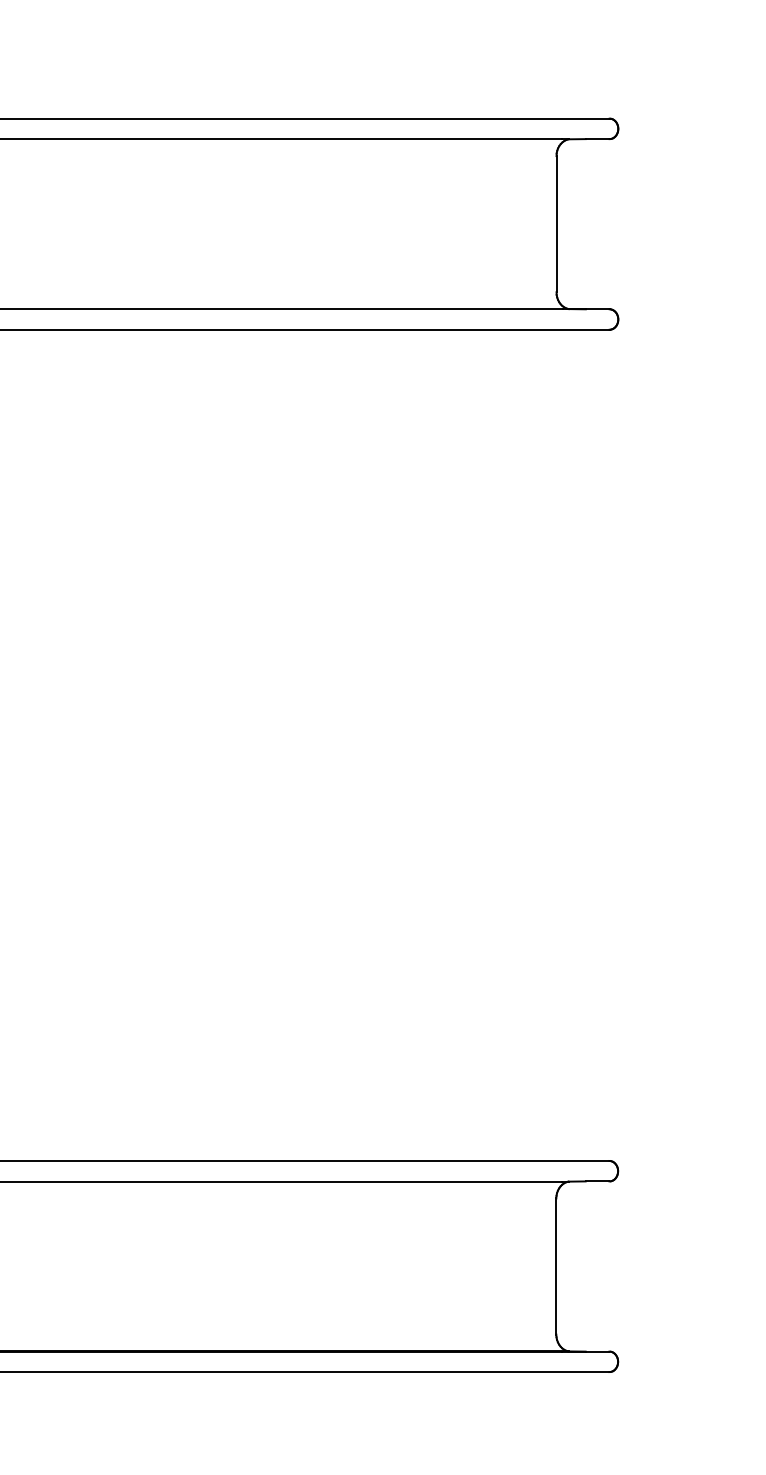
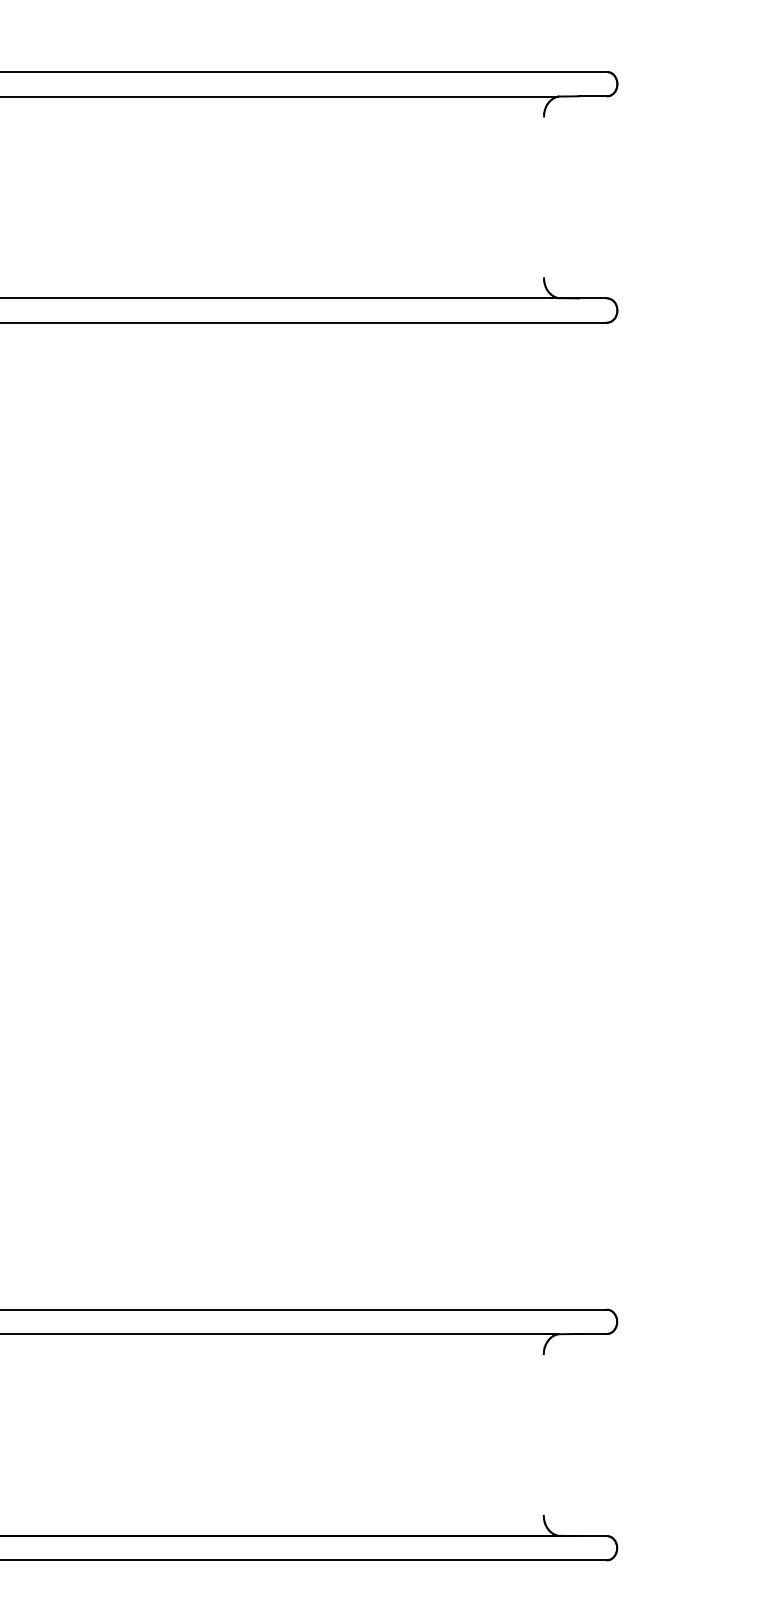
line: (556, 224) -> (544, 197), removed
line: (556, 1266) -> (544, 1434), removed

